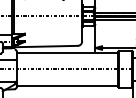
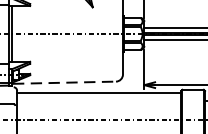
line: (45, 46) -> (63, 82), solid -> dashed

